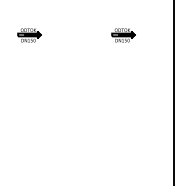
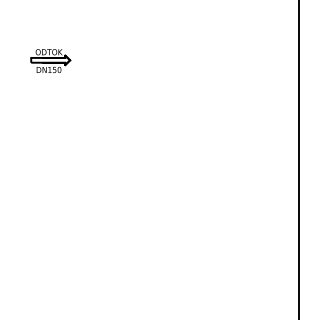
part: (123, 35) -> (212, 61), removed

